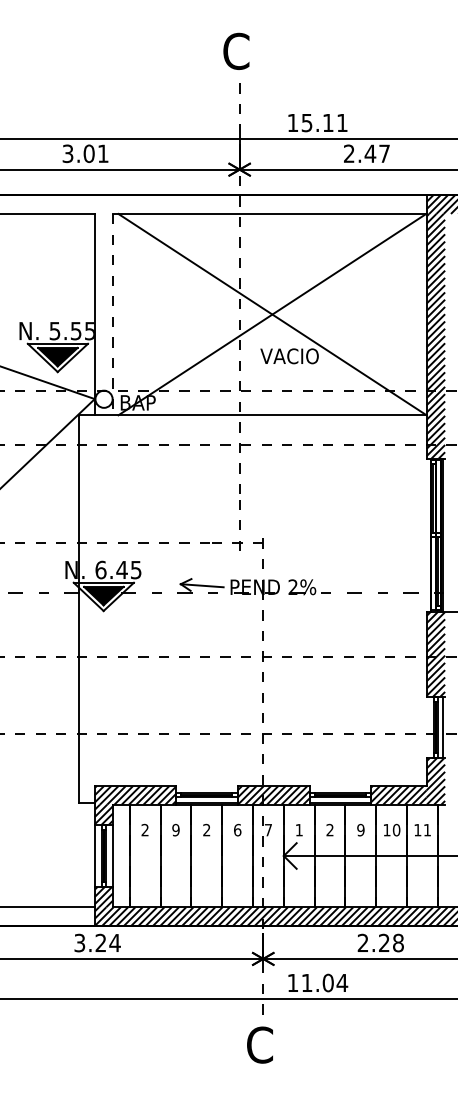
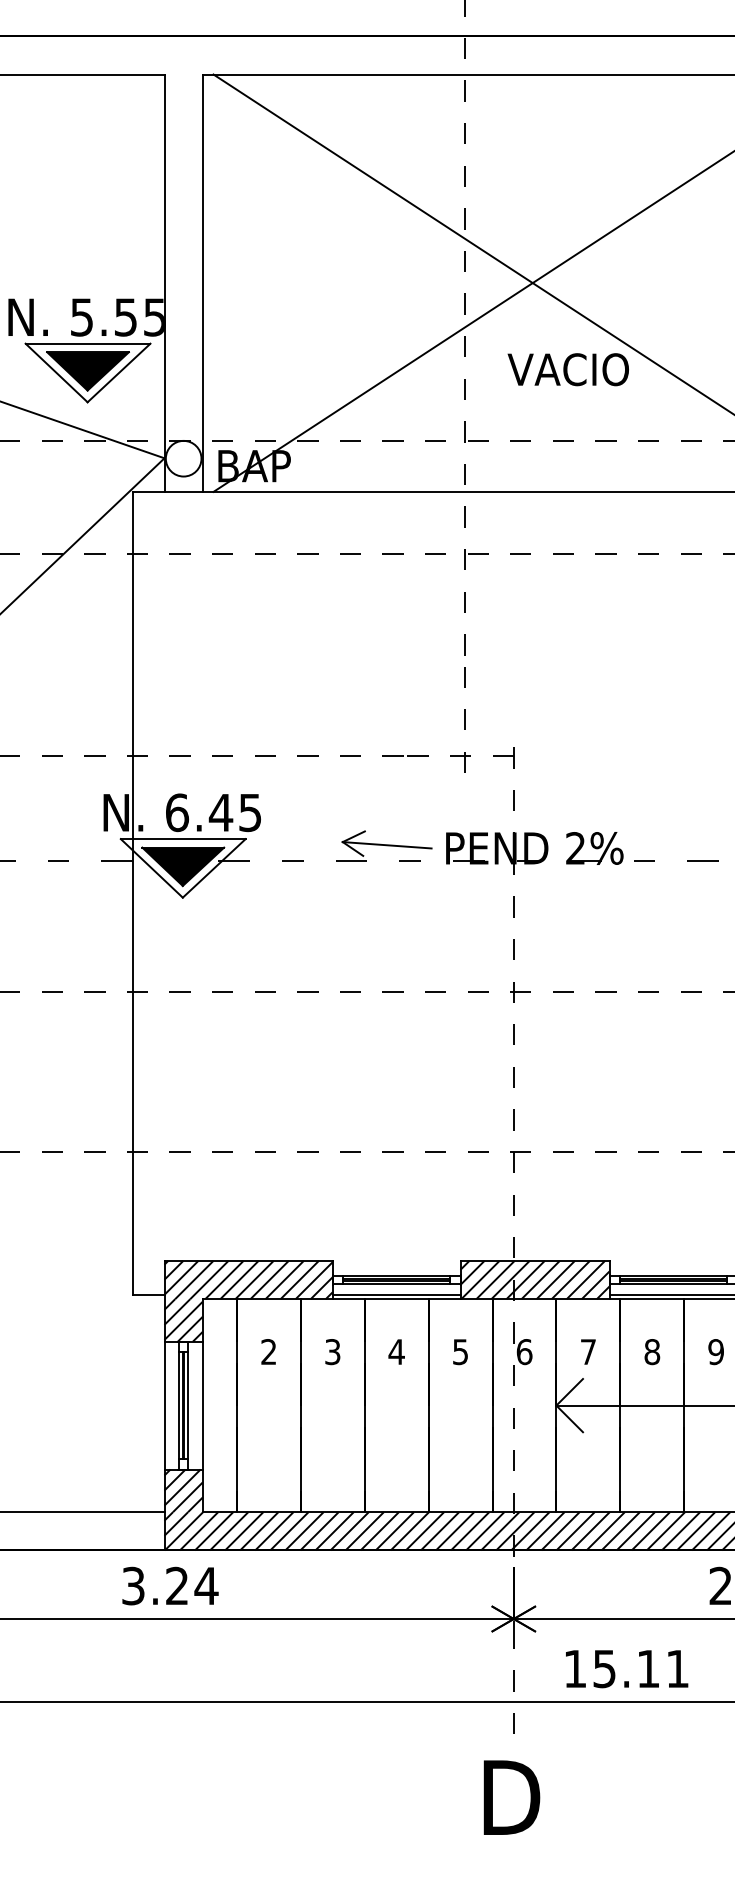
line: (113, 314) -> (203, 282), dashed -> solid
text: (206, 829) -> (396, 1350), 2 -> 4
text: (237, 829) -> (460, 1350), 6 -> 5
text: (268, 829) -> (524, 1350), 7 -> 6
text: (175, 830) -> (331, 1352), 9 -> 3
text: (298, 830) -> (586, 1352), 1 -> 7
text: (329, 830) -> (651, 1352), 2 -> 8
text: (324, 982) -> (640, 1667), 11.04 -> 15.11
text: (261, 1044) -> (510, 1796), C -> D

